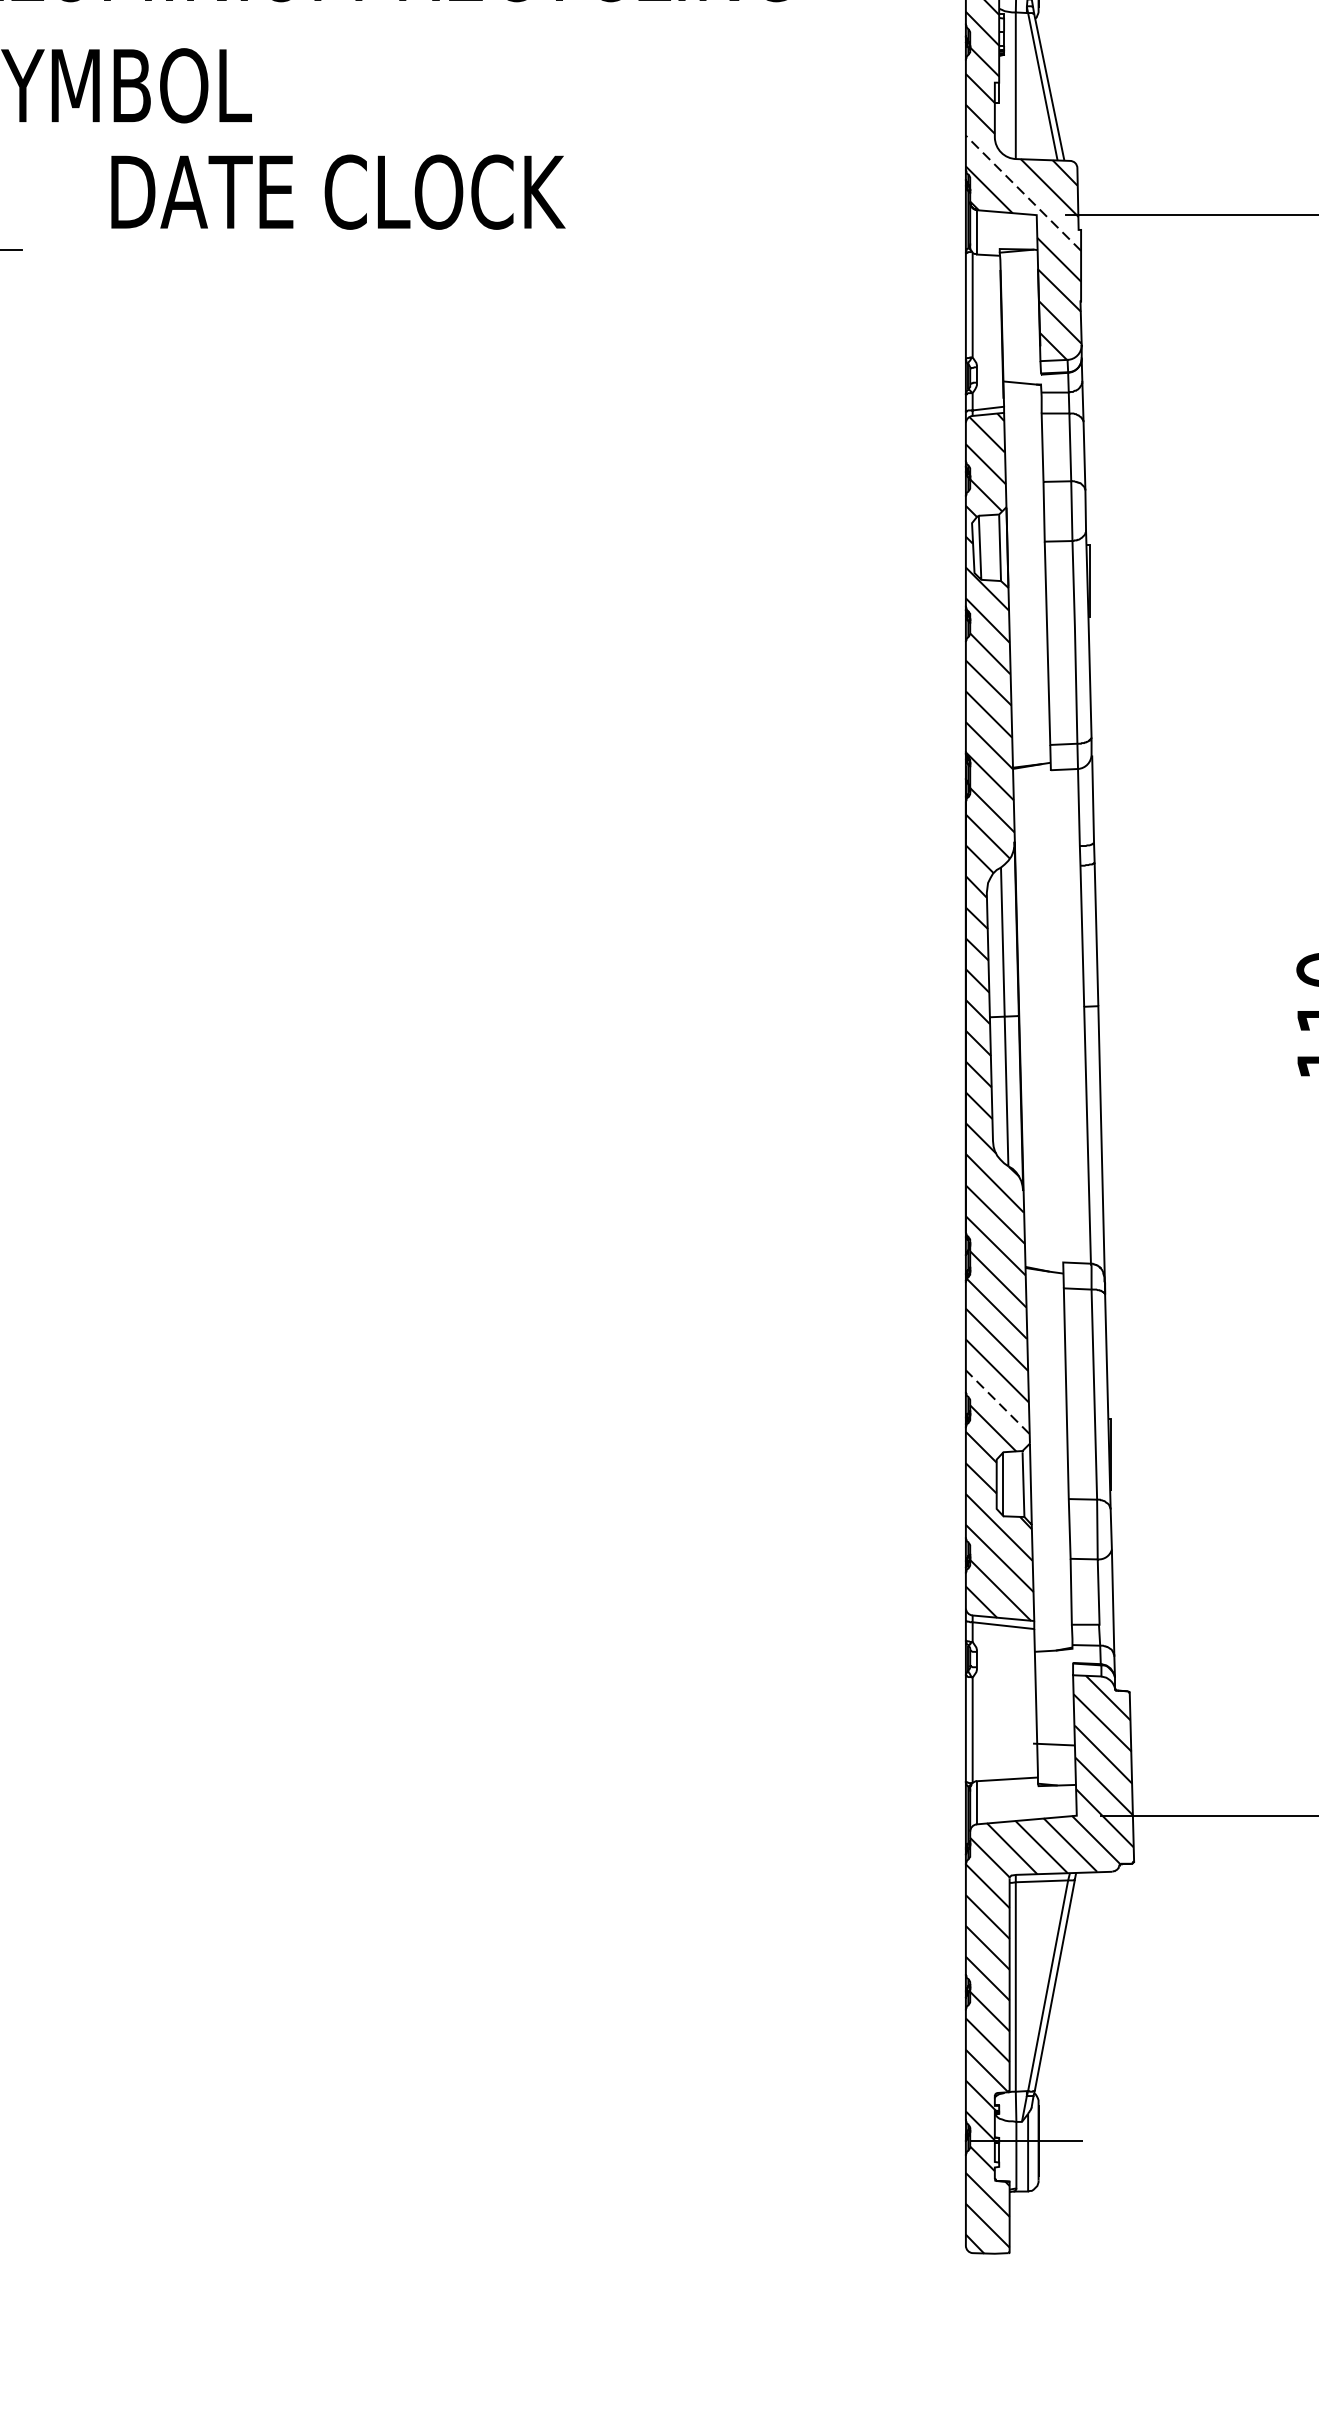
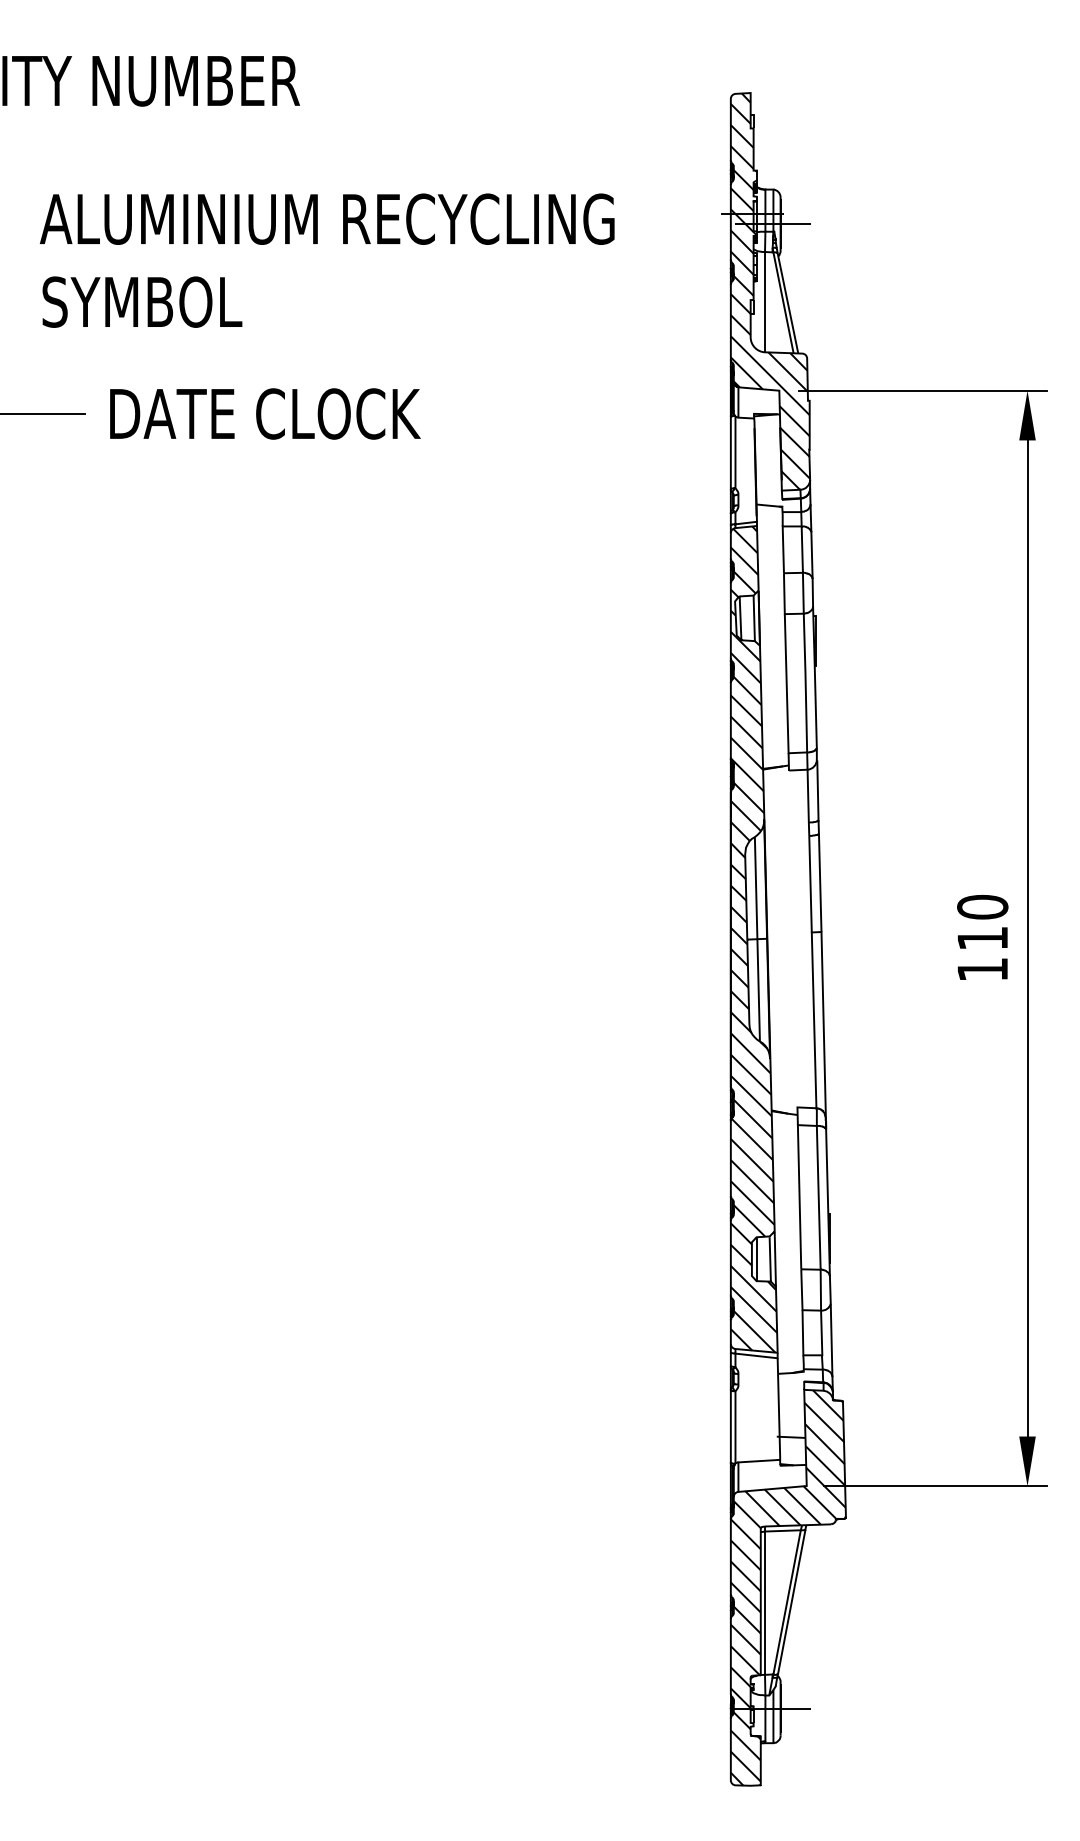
text: (338, 191) -> (265, 413), moved
line: (1023, 192) -> (770, 375), dashed -> solid
line: (997, 1401) -> (752, 1202), dashed -> solid

